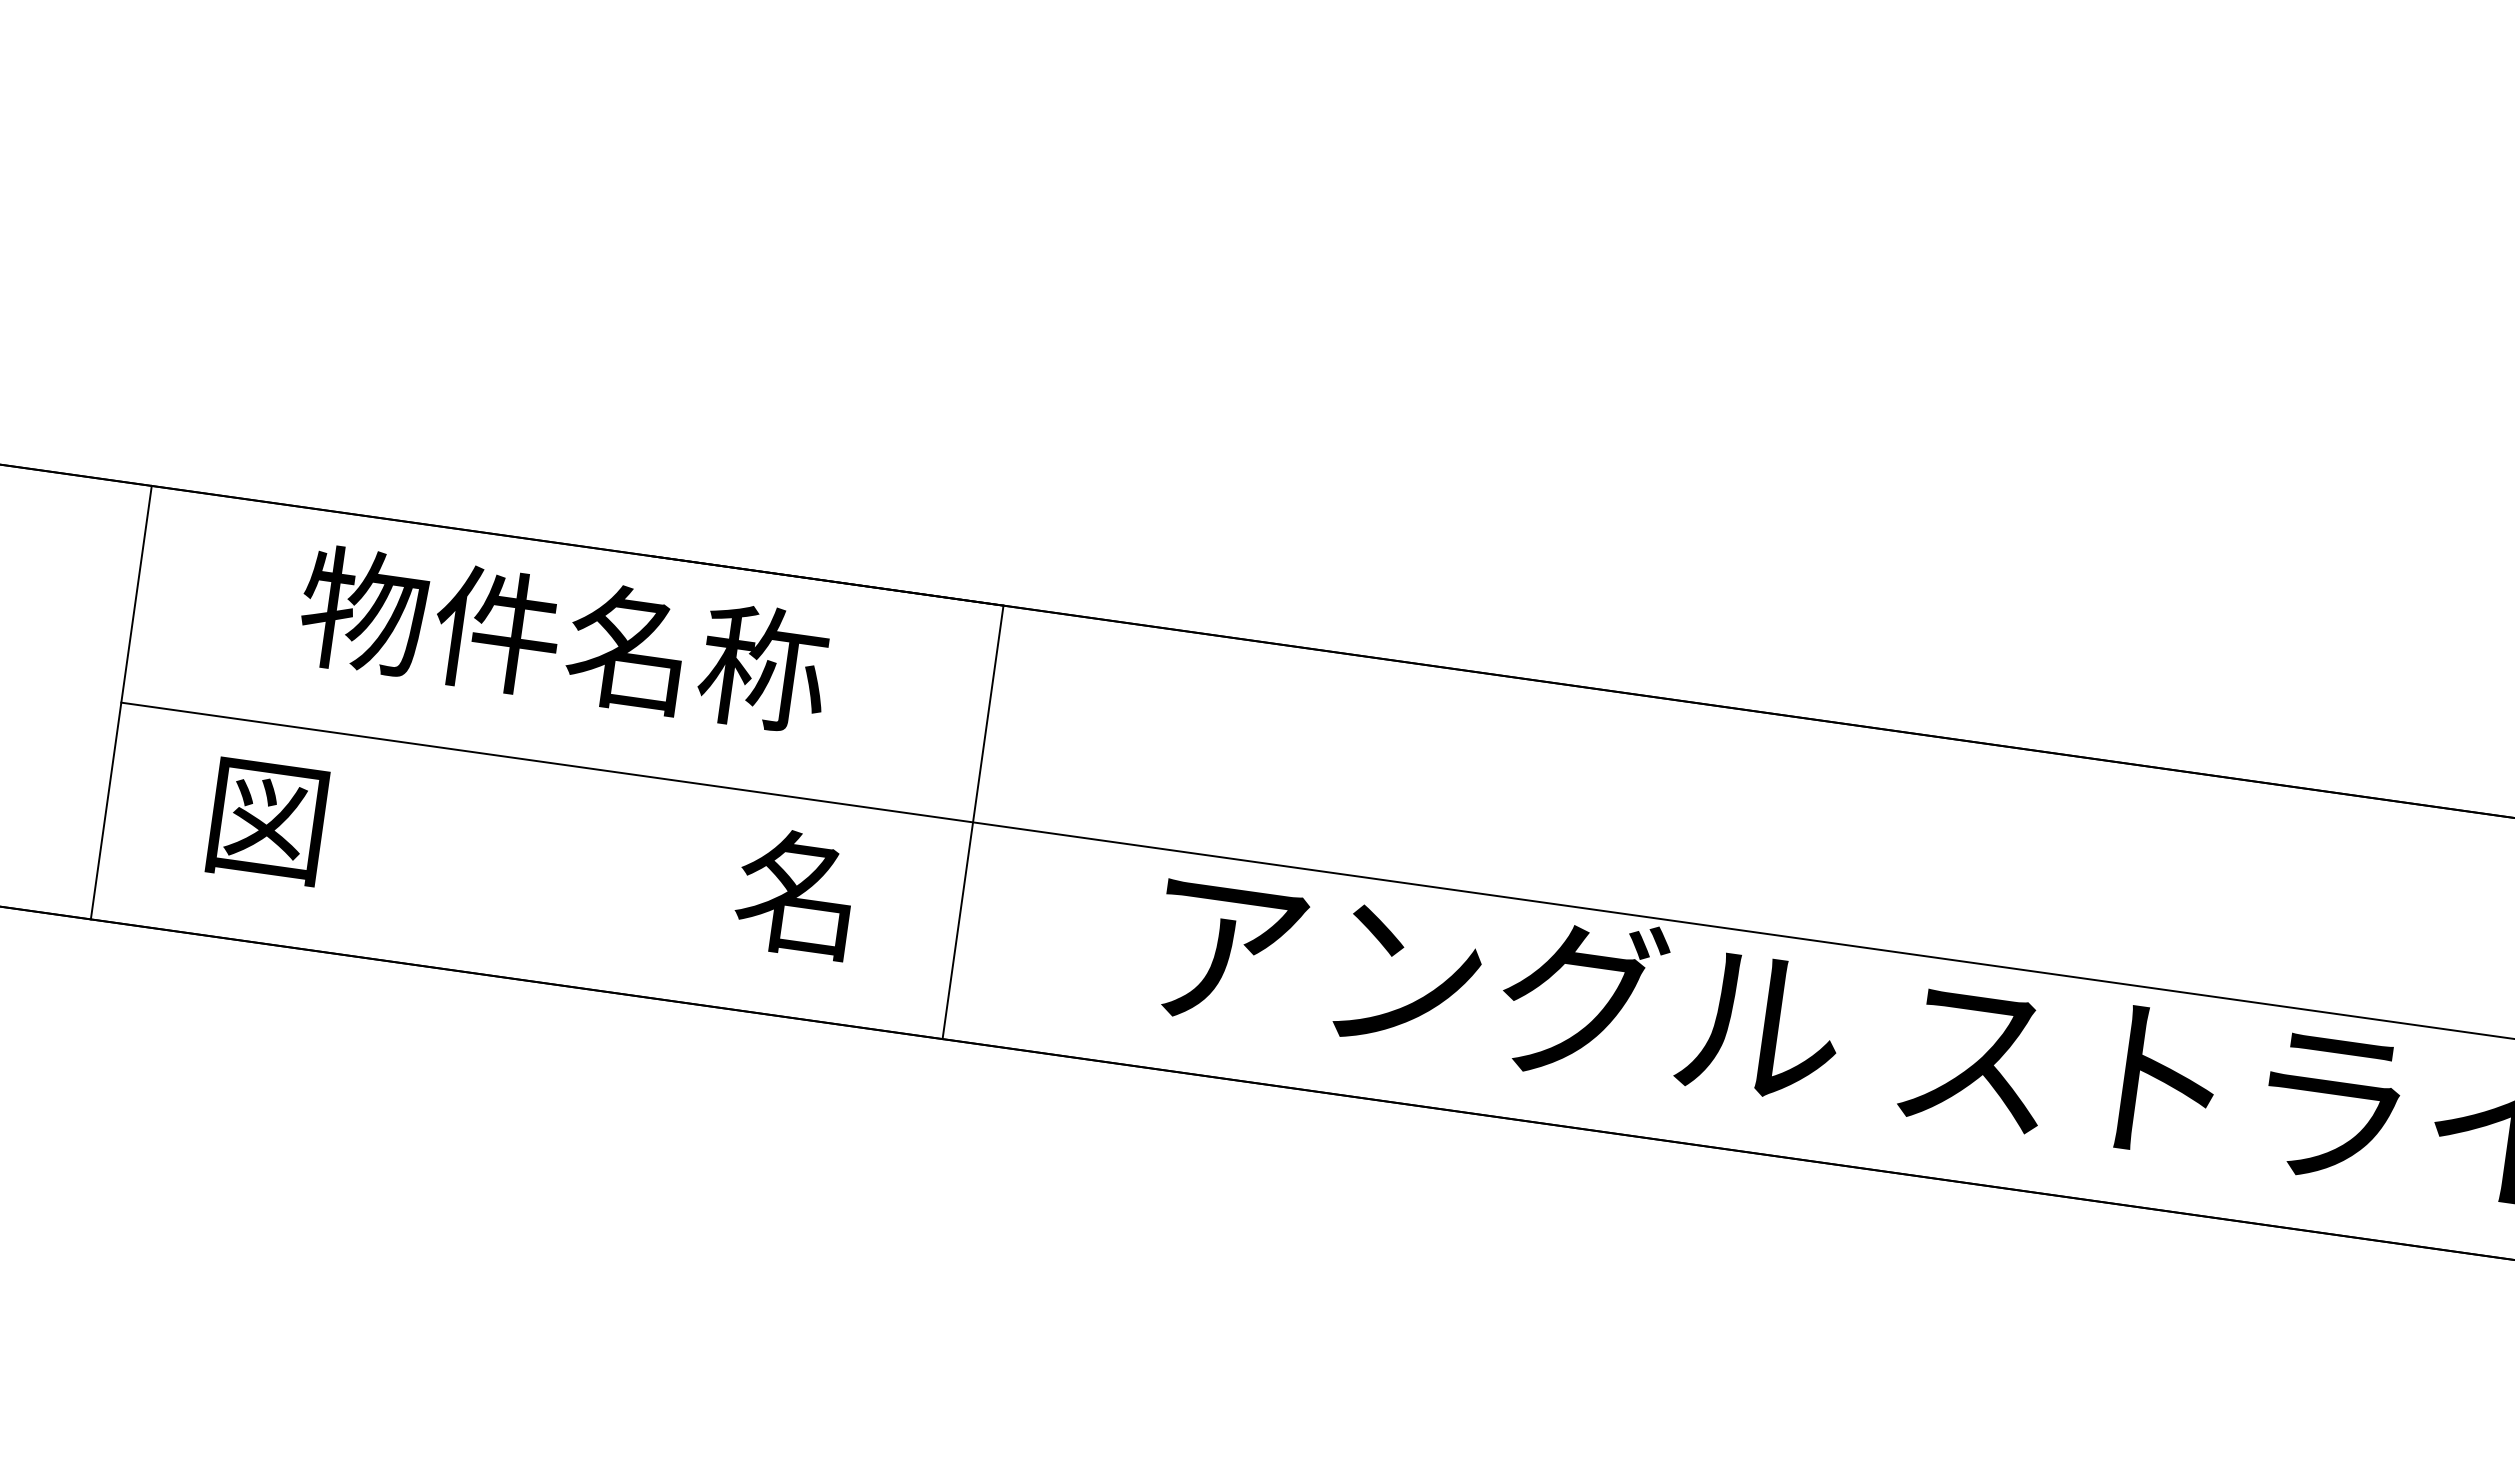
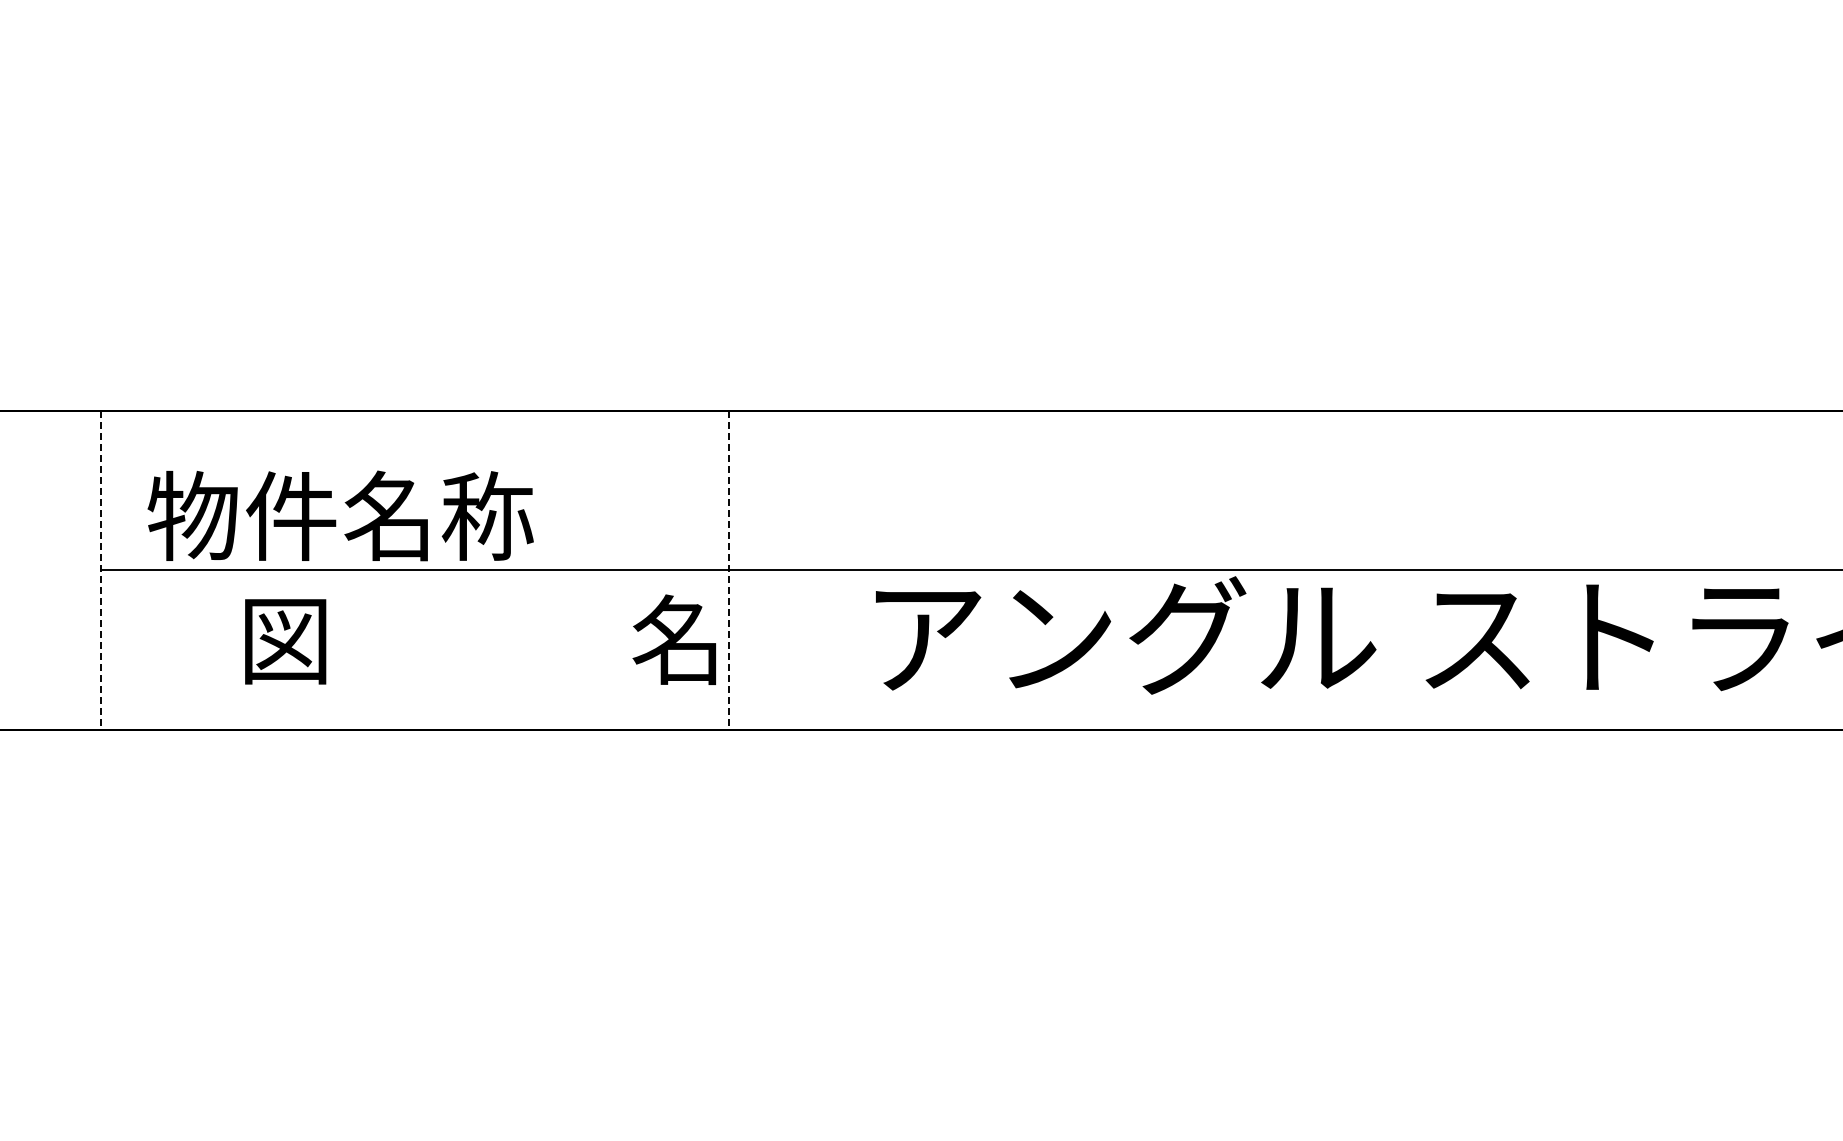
text: (564, 639) -> (340, 515), moved
line: (121, 702) -> (100, 570), solid -> dashed
line: (972, 822) -> (728, 570), solid -> dashed
text: (532, 855) -> (480, 639), moved

